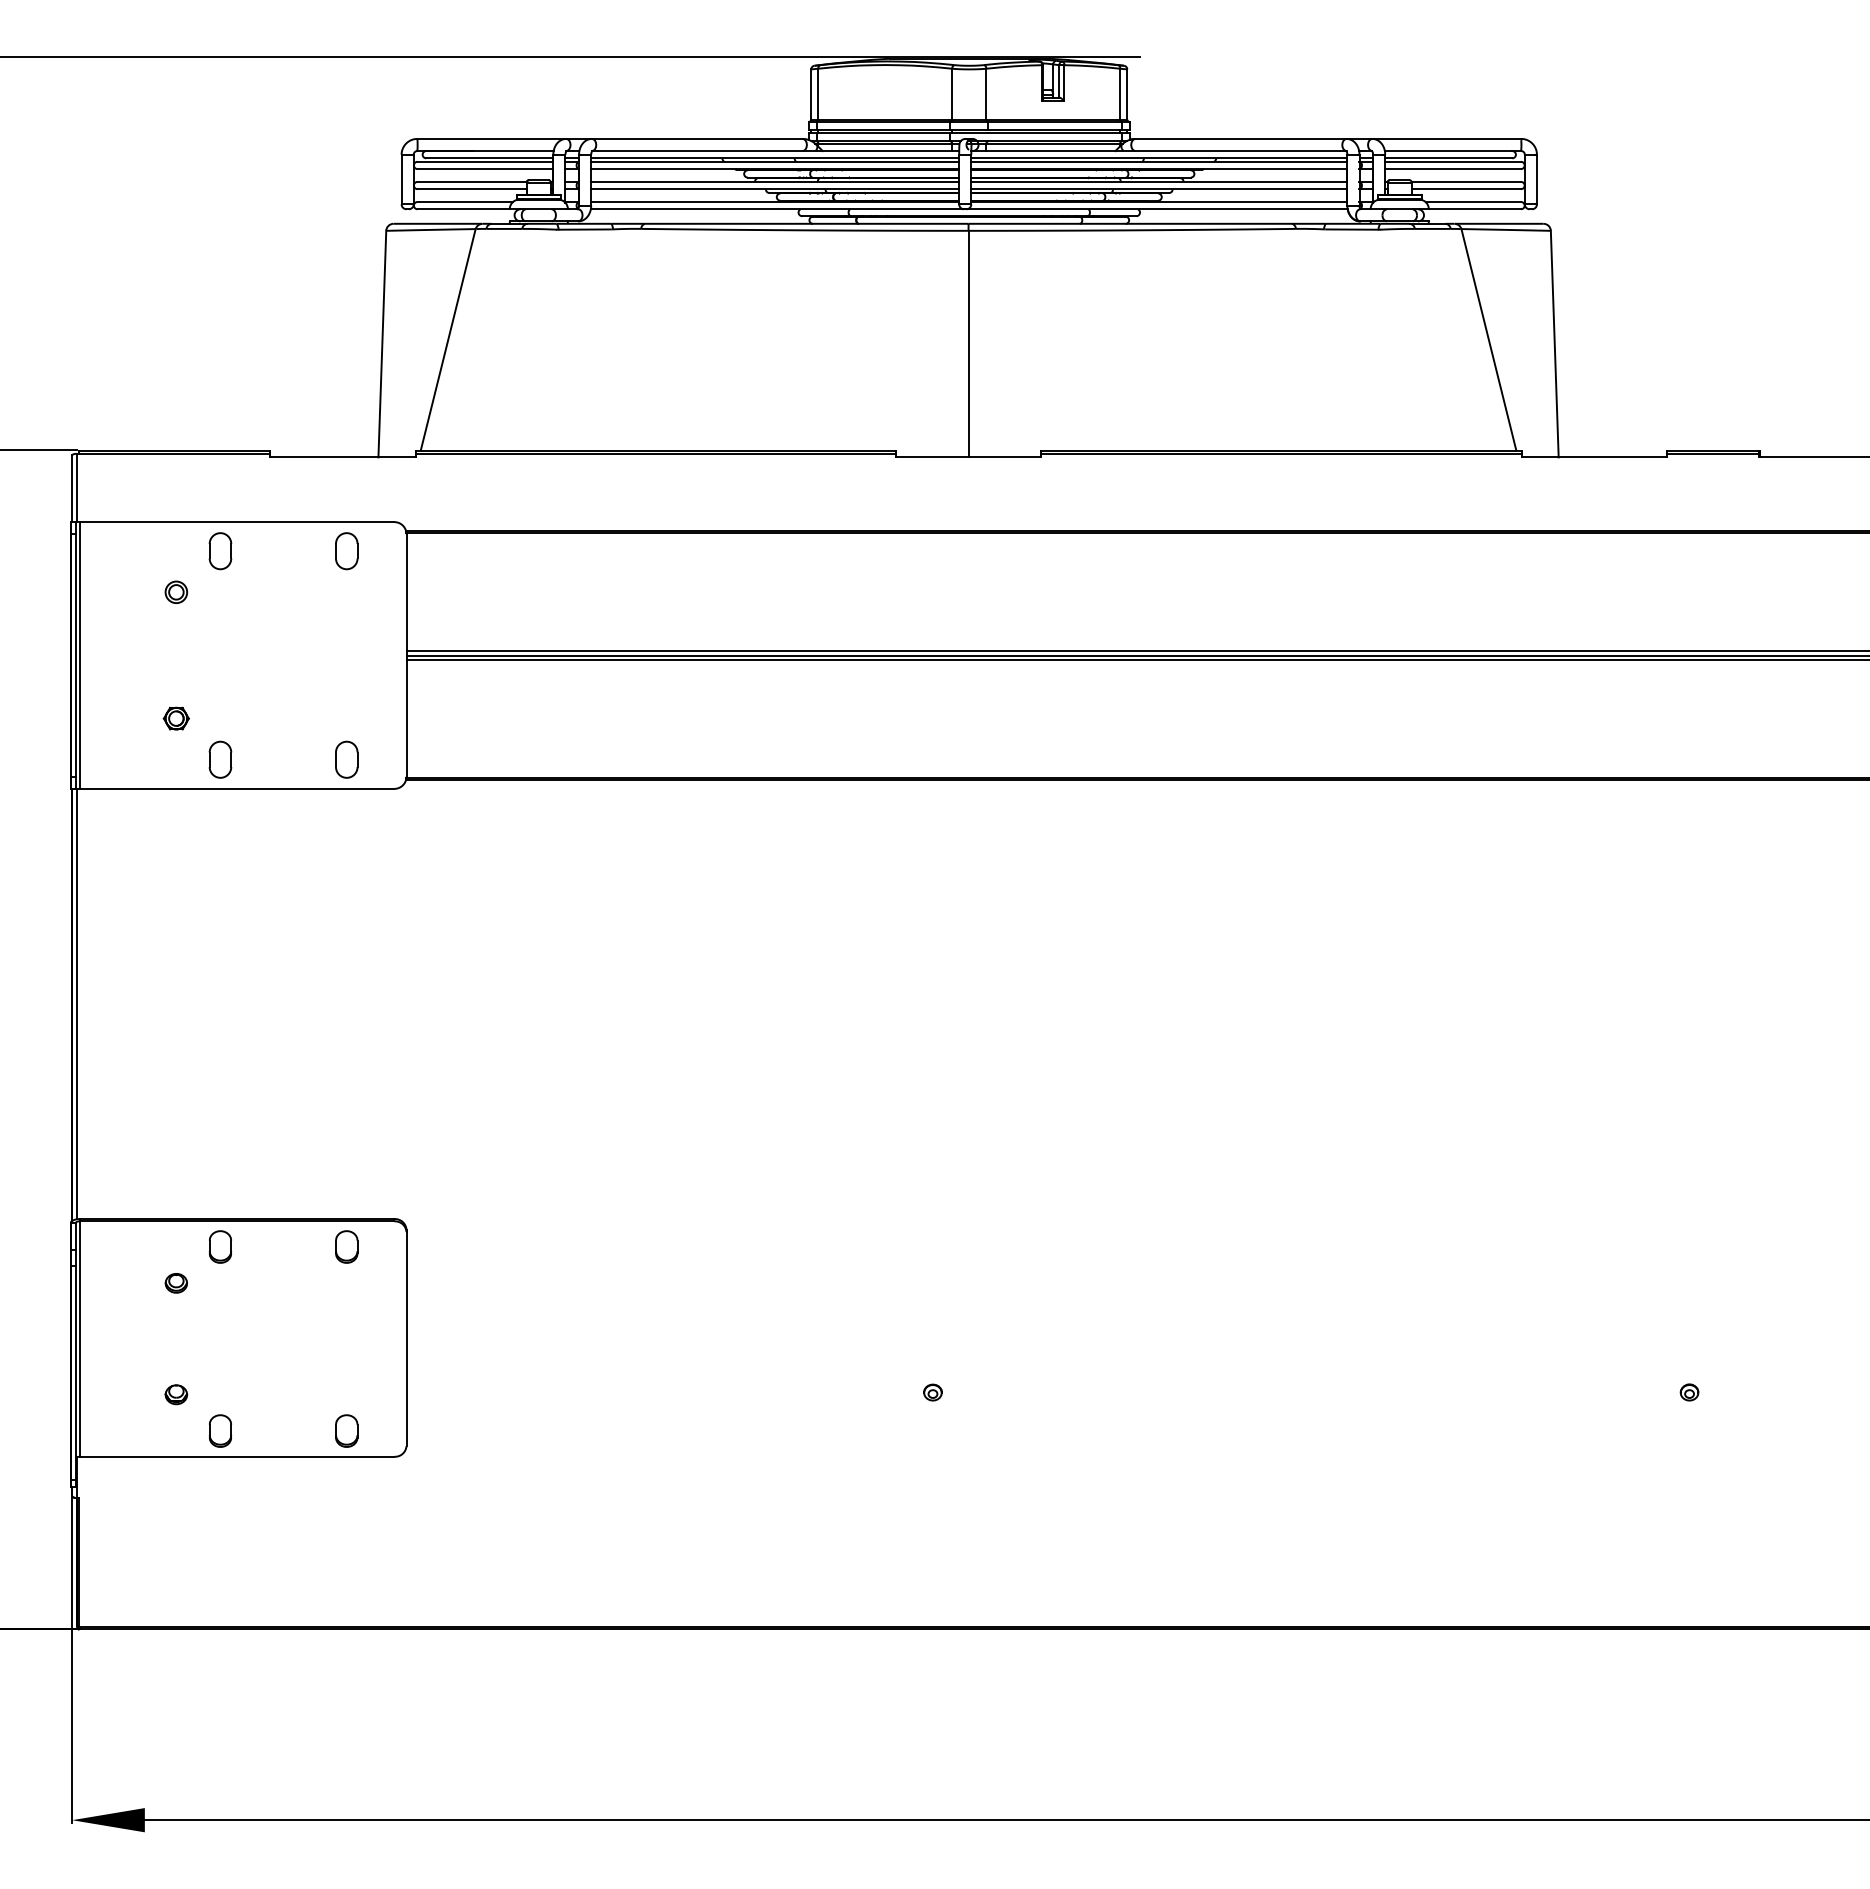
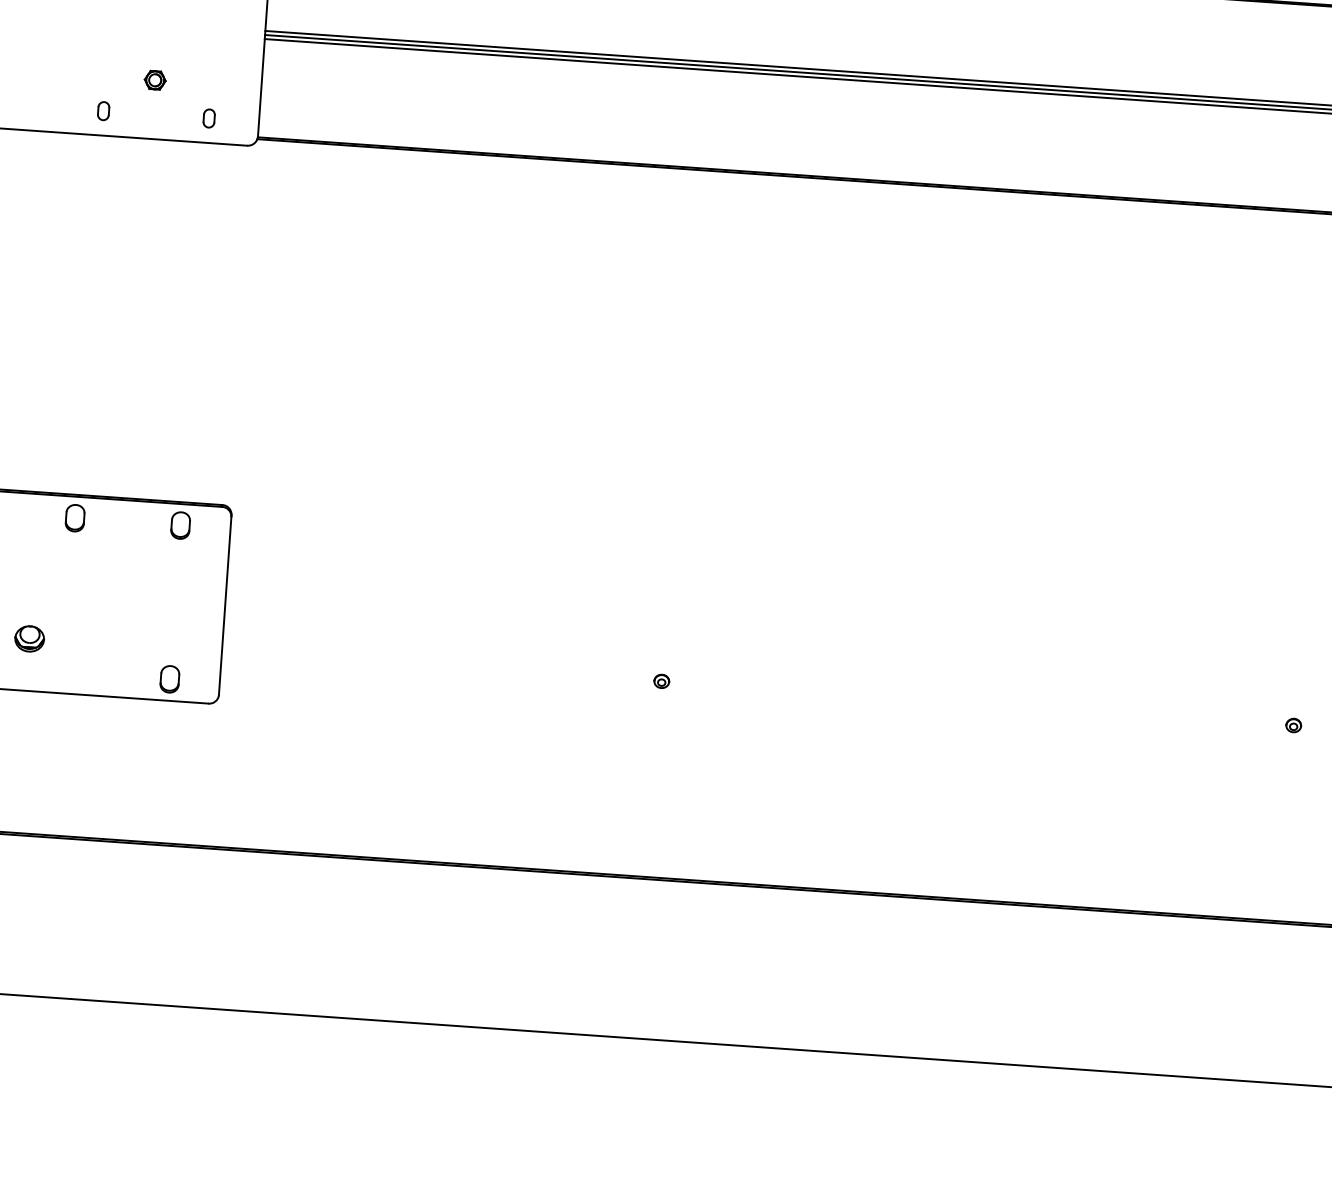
part: (175, 718) -> (154, 80), moved
part: (220, 759) -> (103, 111), size x0.6
part: (346, 759) -> (208, 118), size x0.6
part: (175, 1283) -> (35, 546), removed
part: (176, 1394) -> (29, 638), size x1.6
part: (219, 1430) -> (63, 671), removed

